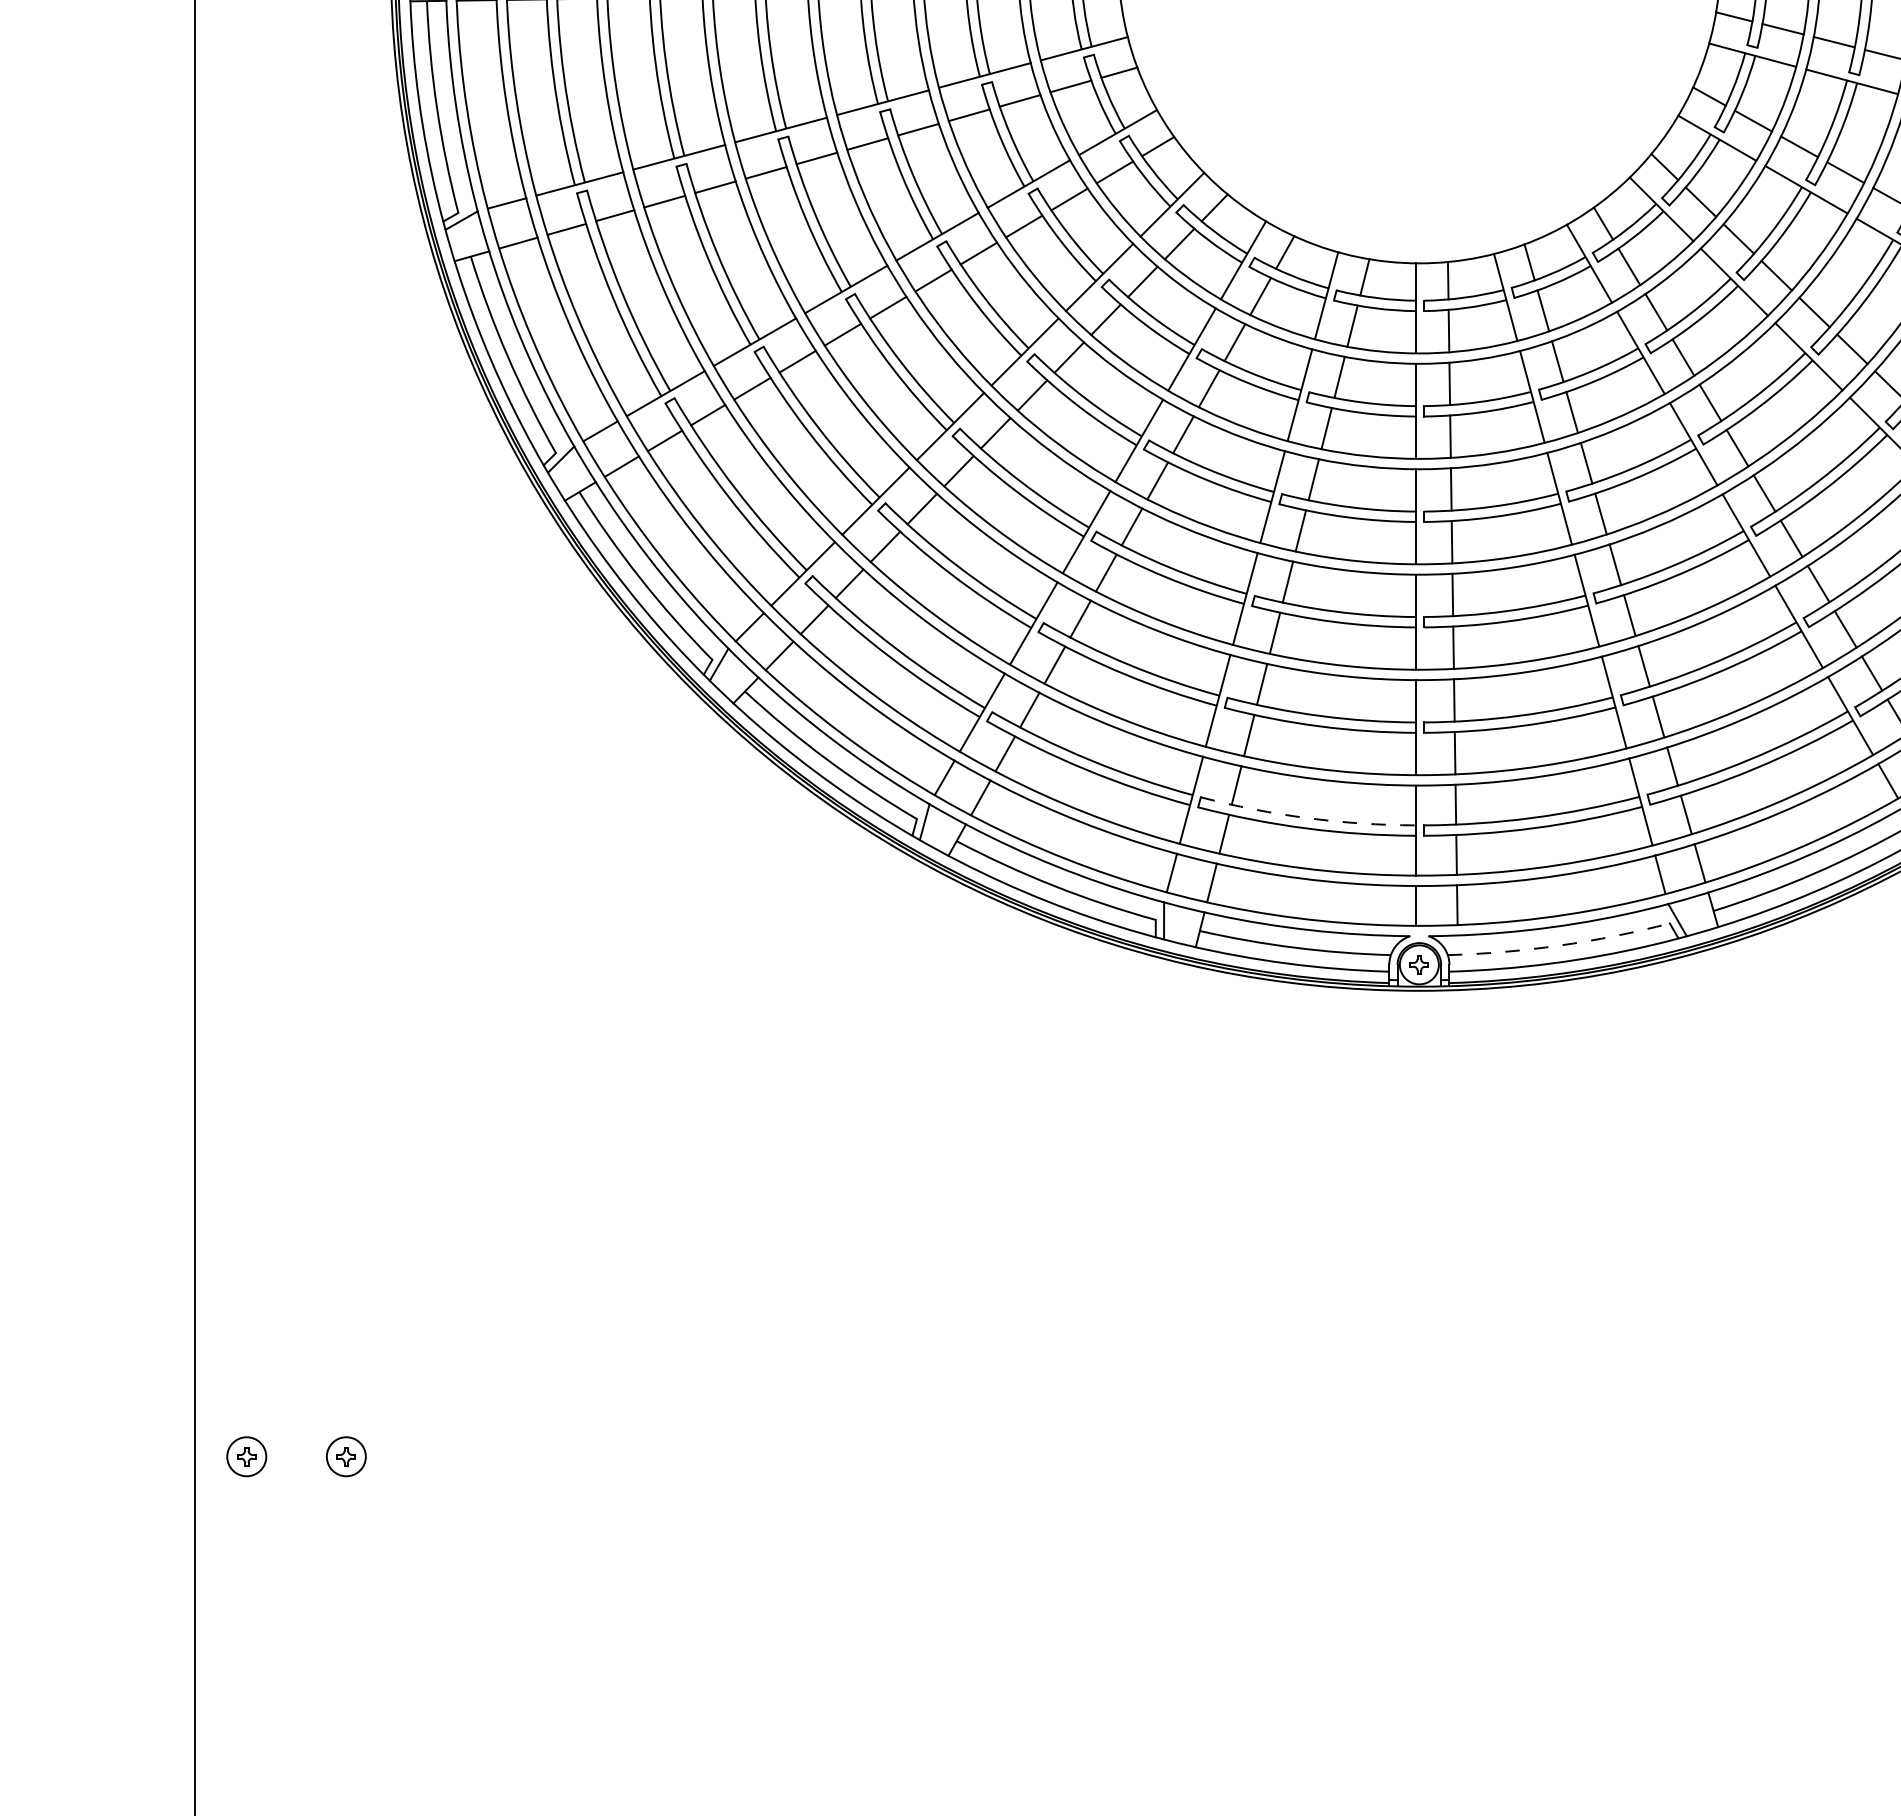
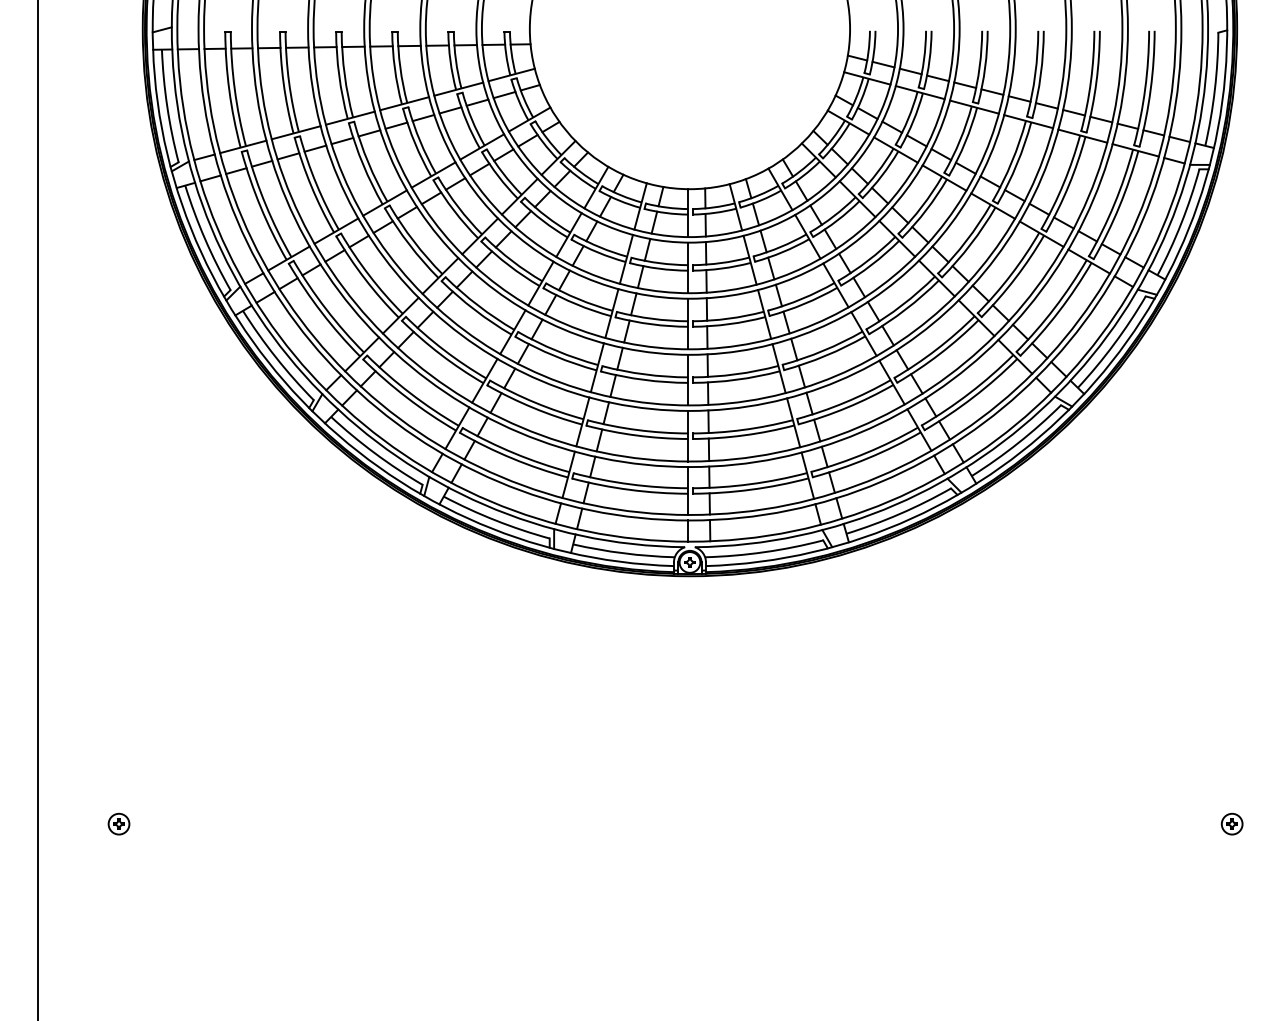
arc: (1307, 818) -> (630, 484), dashed -> solid
arc: (1559, 946) -> (764, 552), dashed -> solid
part: (245, 1455) -> (65, 823), removed

